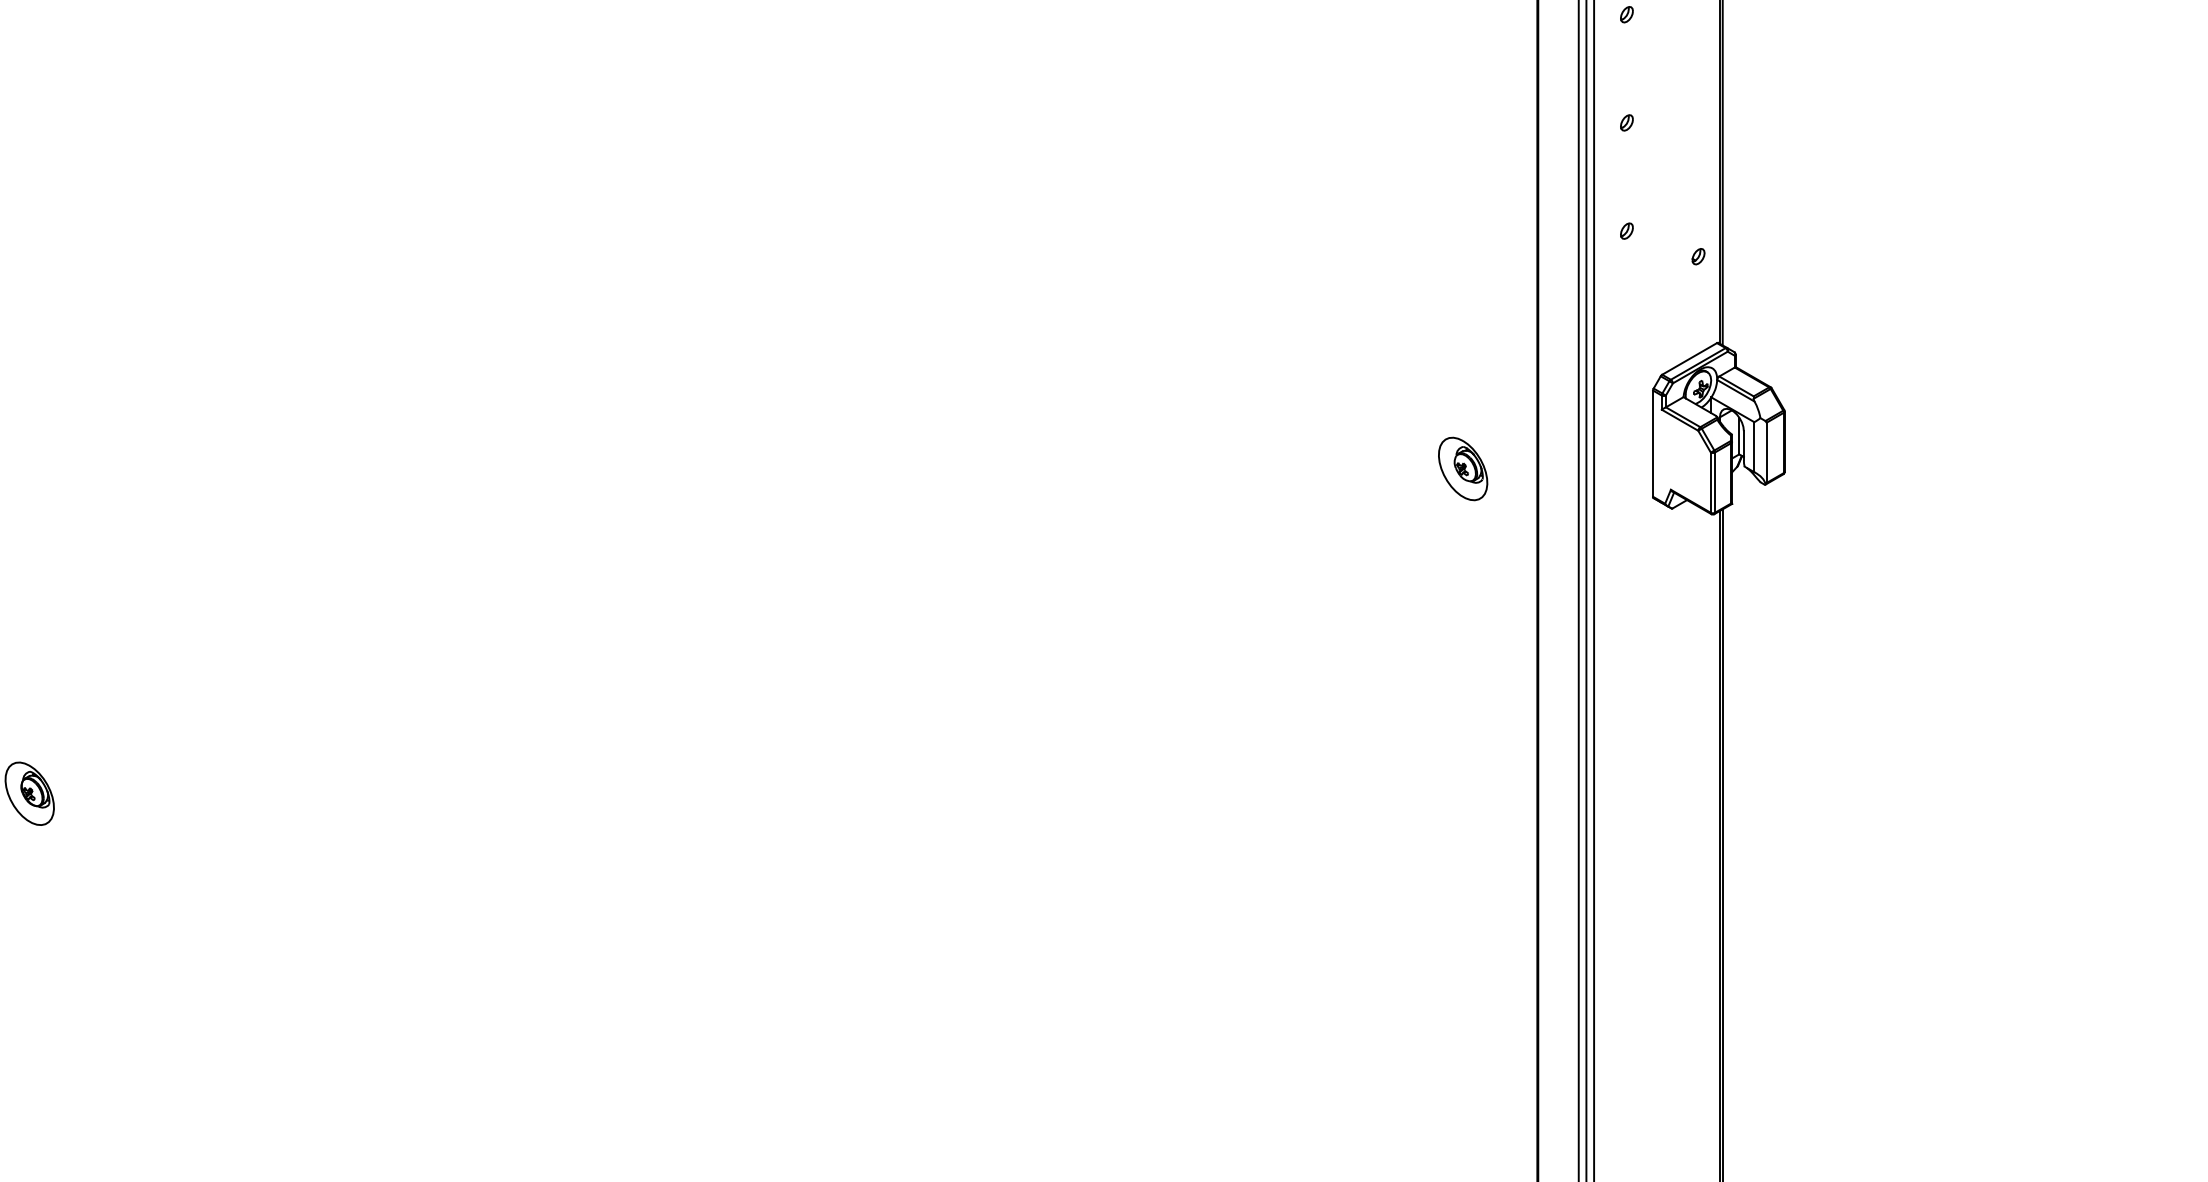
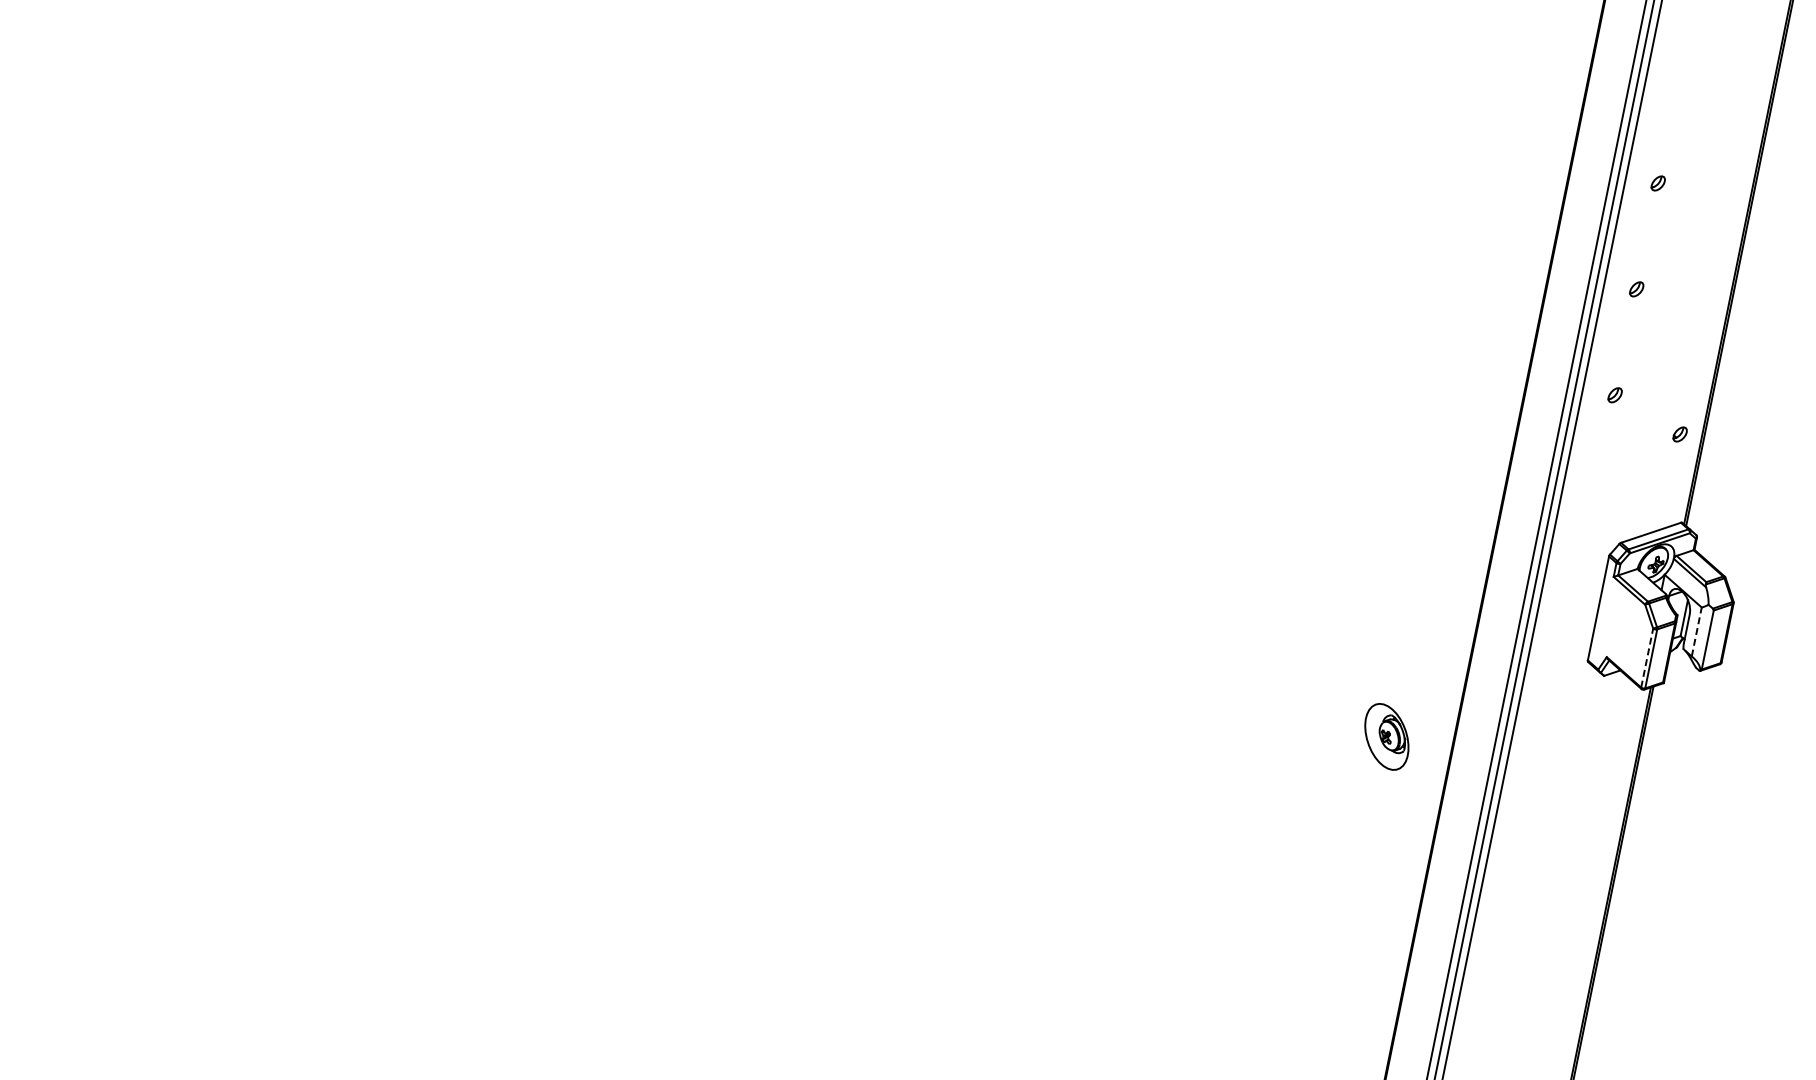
line: (1754, 446) -> (1697, 631), solid -> dashed
part: (1463, 468) -> (1387, 736), moved
line: (1710, 482) -> (1646, 657), solid -> dashed

